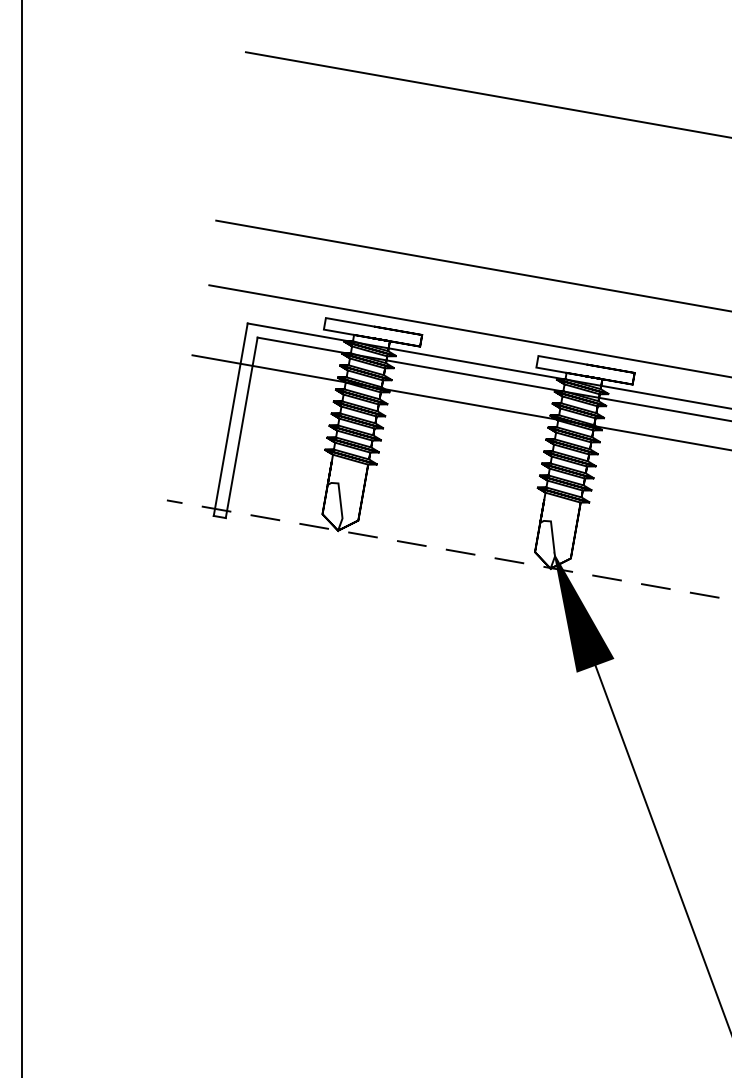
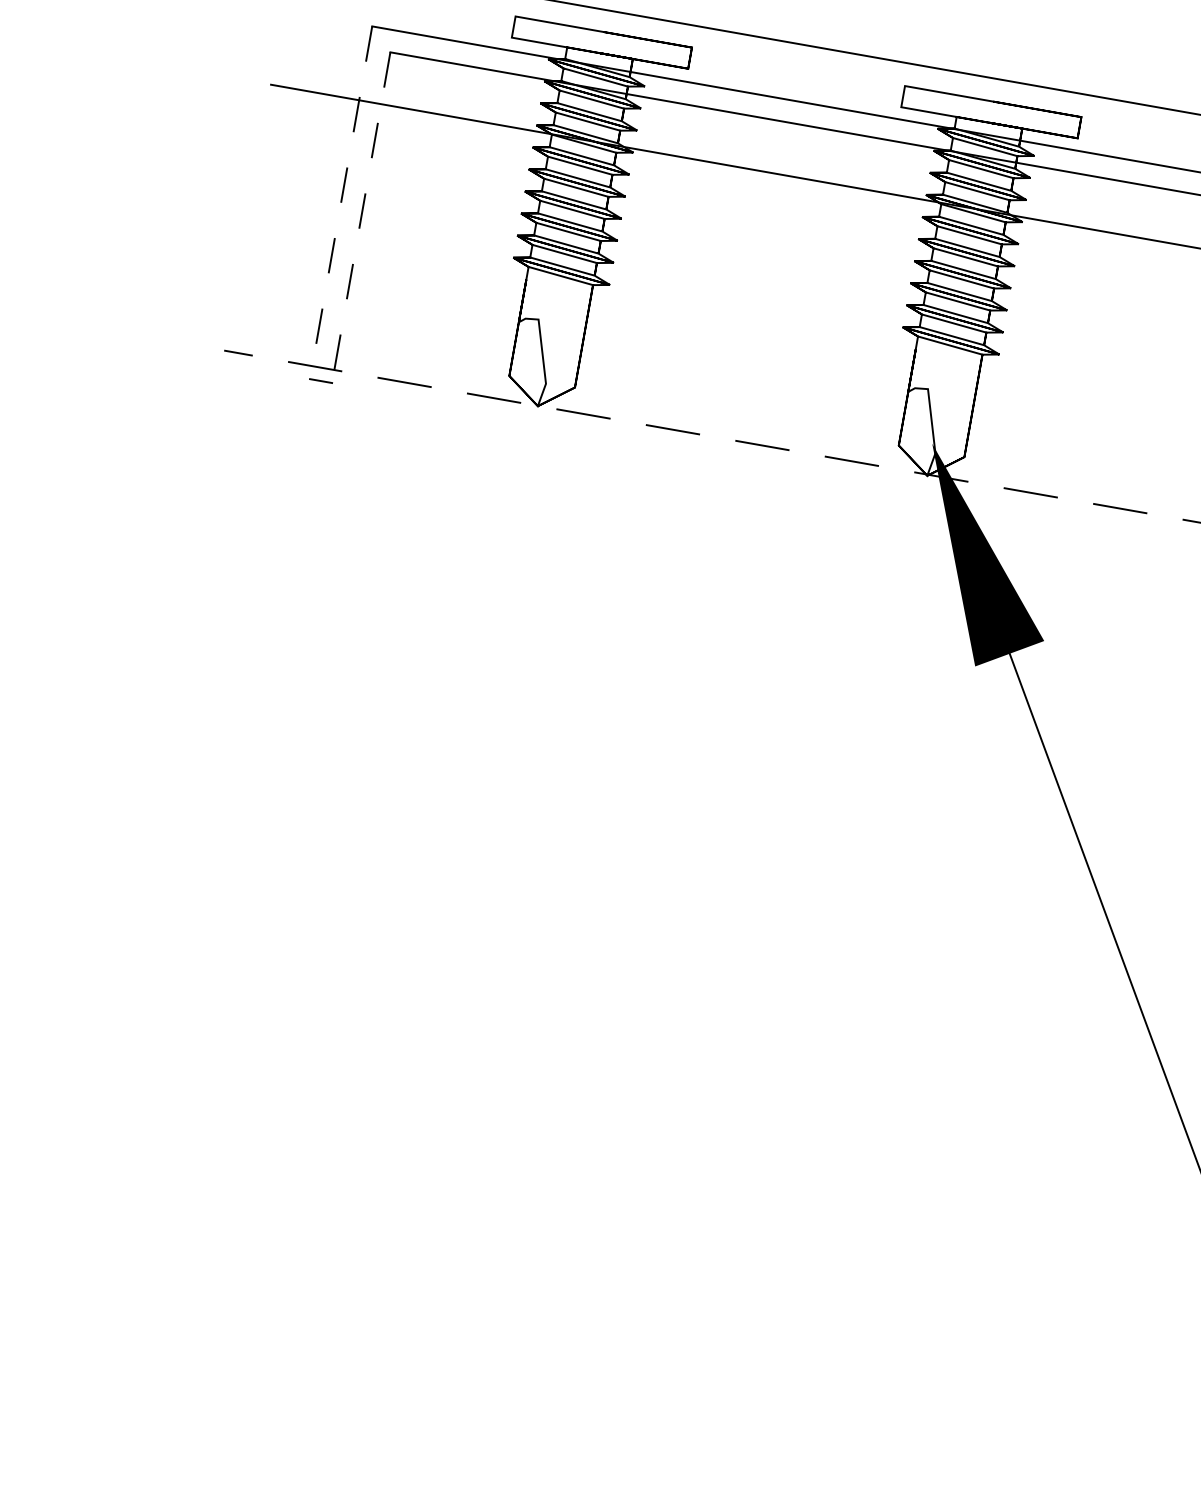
line: (230, 419) -> (340, 202), solid -> dashed
line: (241, 427) -> (360, 217), solid -> dashed

